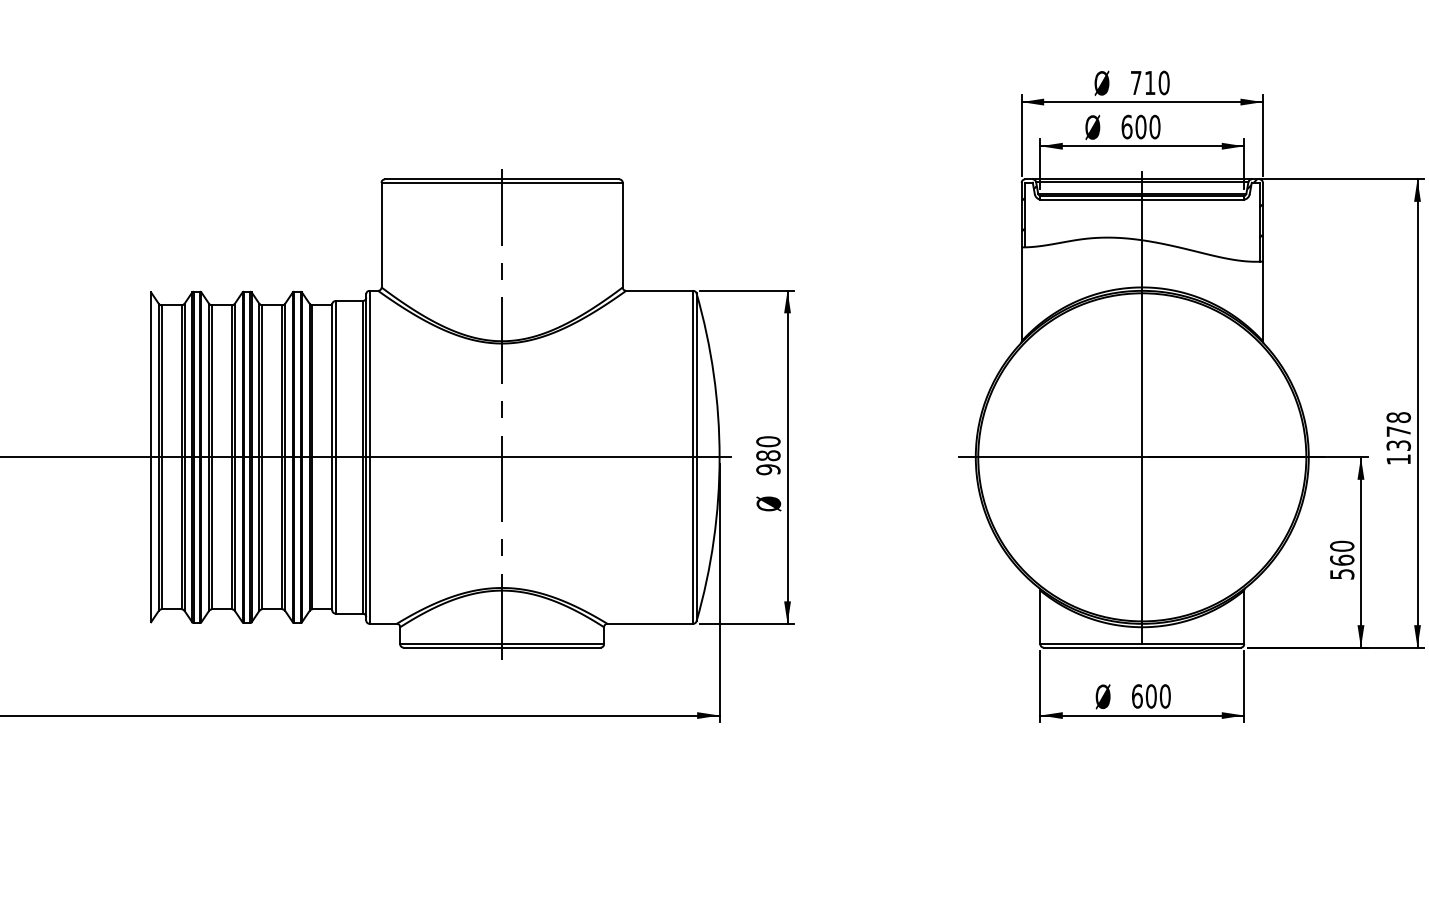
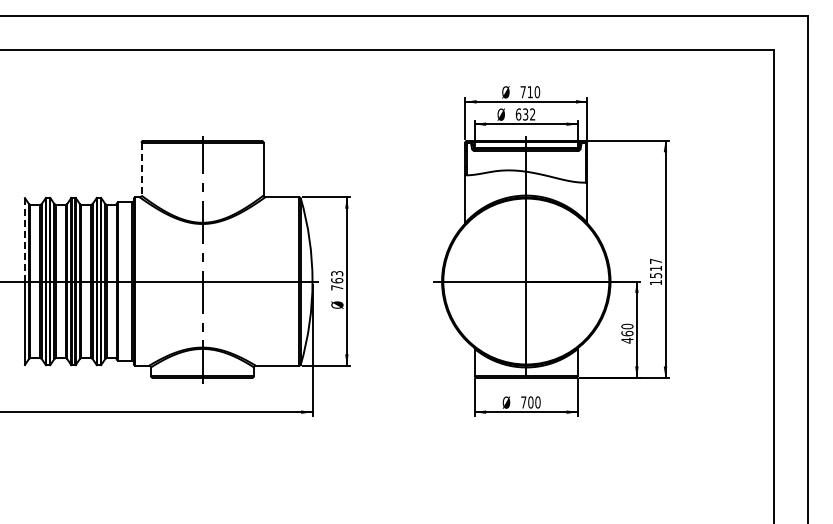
text: (1146, 127) -> (528, 114), 600 -> 632
line: (381, 235) -> (141, 169), solid -> dashed
line: (150, 374) -> (24, 239), solid -> dashed
text: (1397, 429) -> (655, 267), 1378 -> 1517
text: (769, 455) -> (337, 280), 980 -> 763
text: (1342, 573) -> (627, 340), 560 -> 460
text: (1136, 696) -> (523, 402), 600 -> 700

